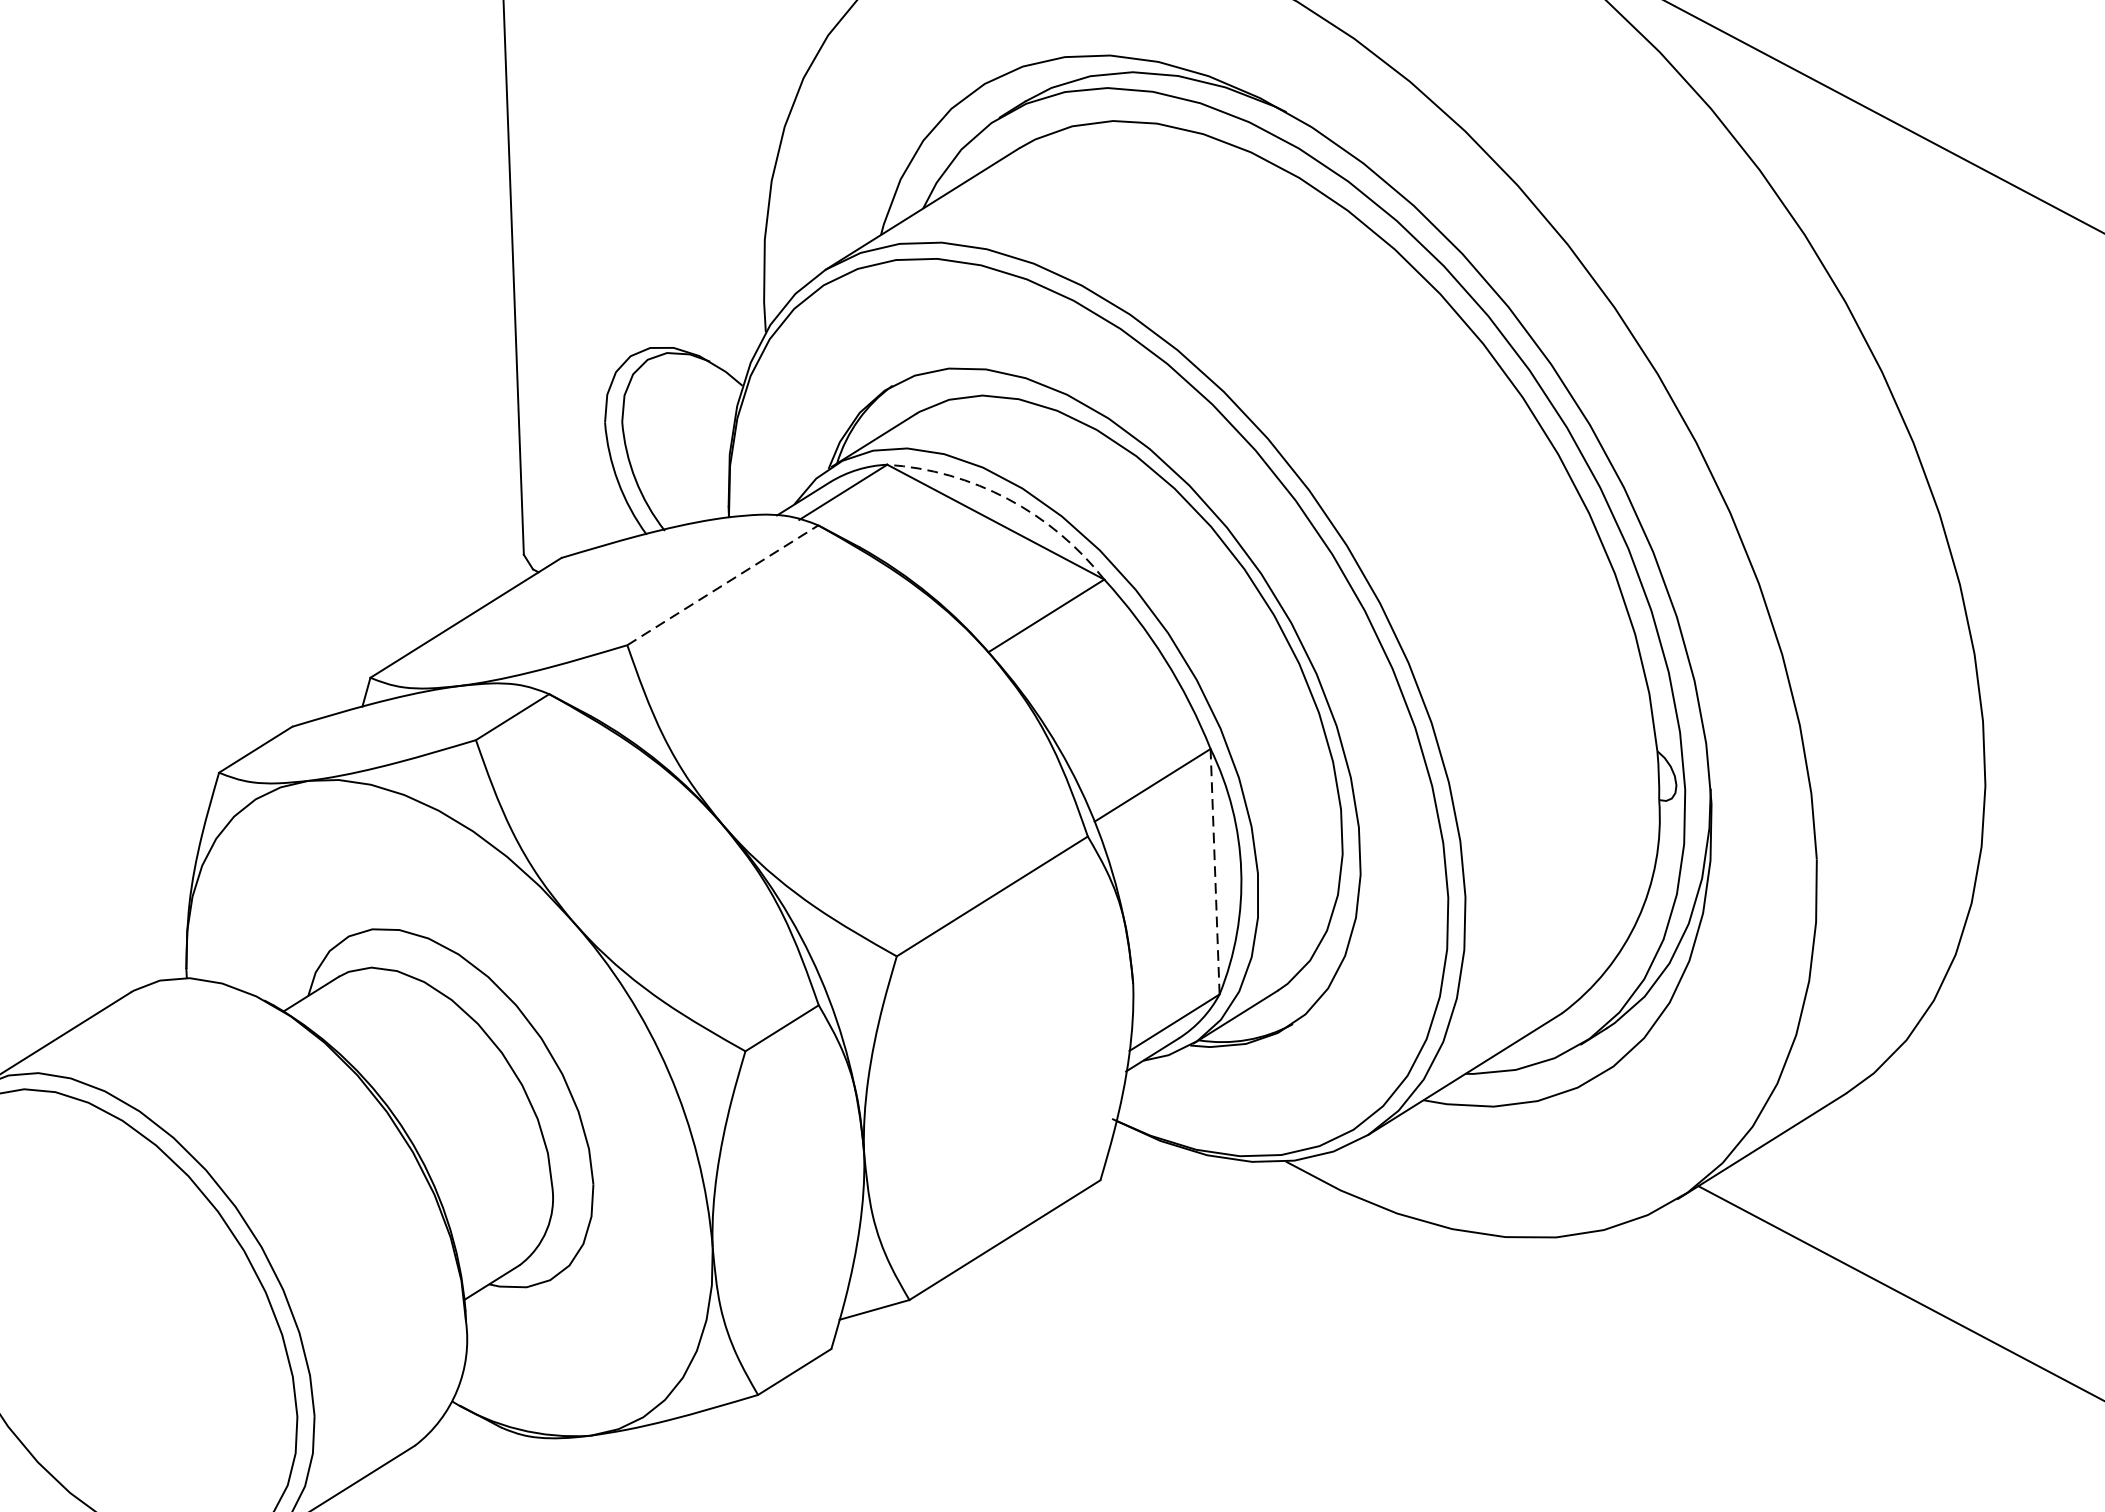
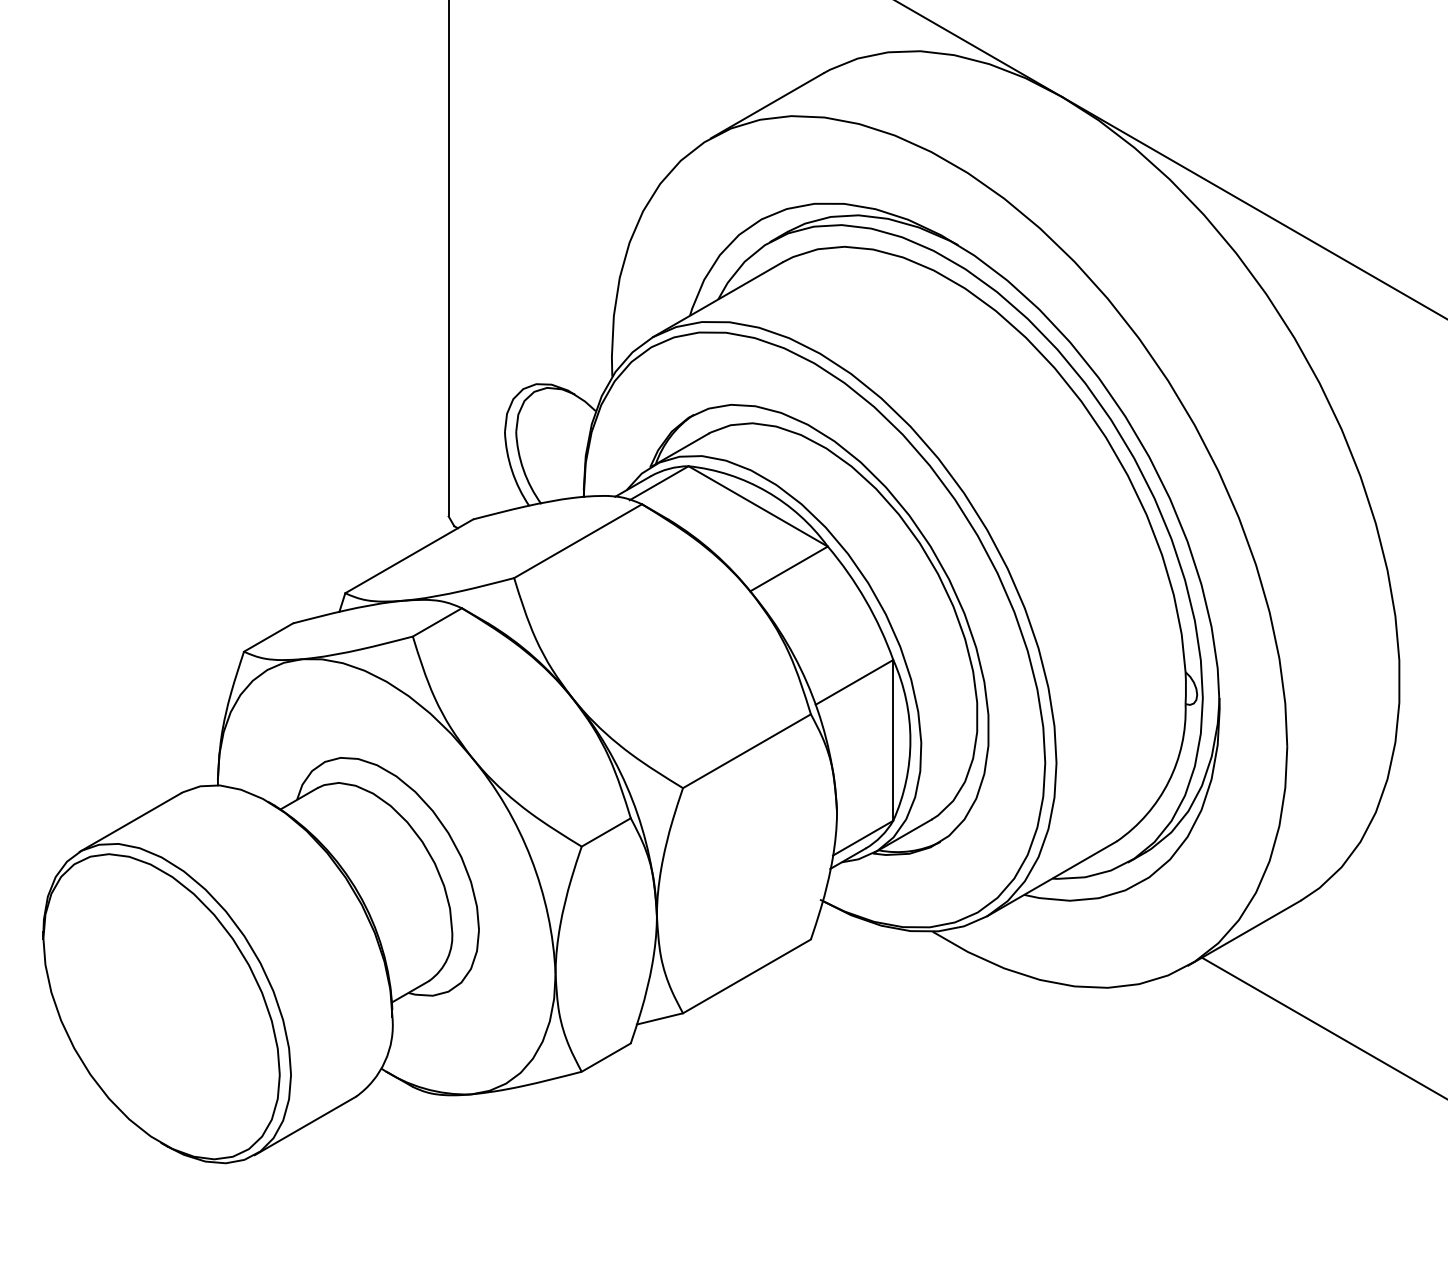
arc: (1007, 498) -> (766, 491), dashed -> solid
line: (723, 585) -> (578, 541), dashed -> solid
line: (1215, 870) -> (893, 739), dashed -> solid

